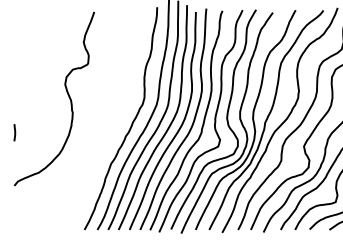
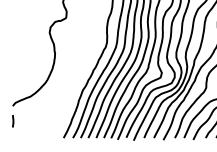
line: (14, 132) -> (12, 121), moved

